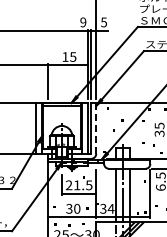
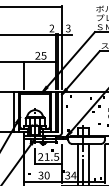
text: (103, 21) -> (67, 27), 5 -> 3
text: (83, 22) -> (52, 28), 9 -> 2
text: (65, 56) -> (37, 55), 15 -> 25
line: (96, 128) -> (62, 112), dashed -> solid

